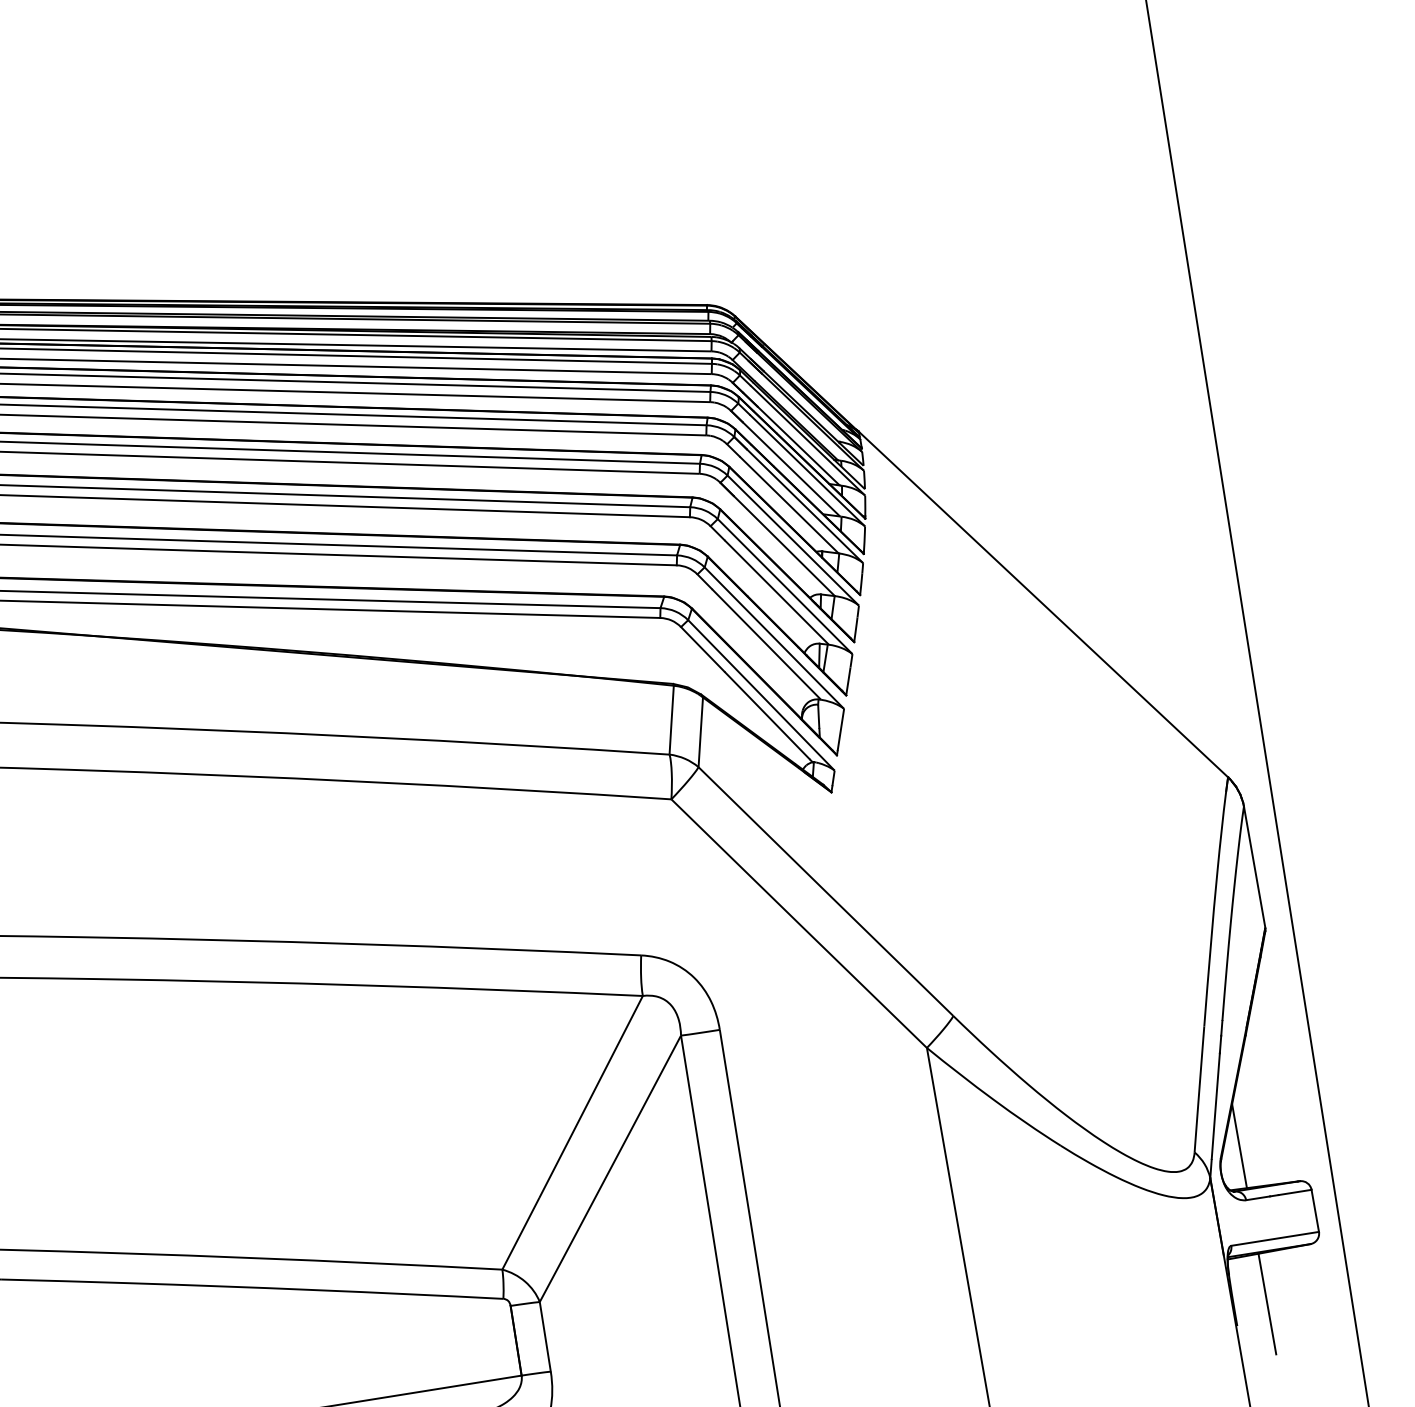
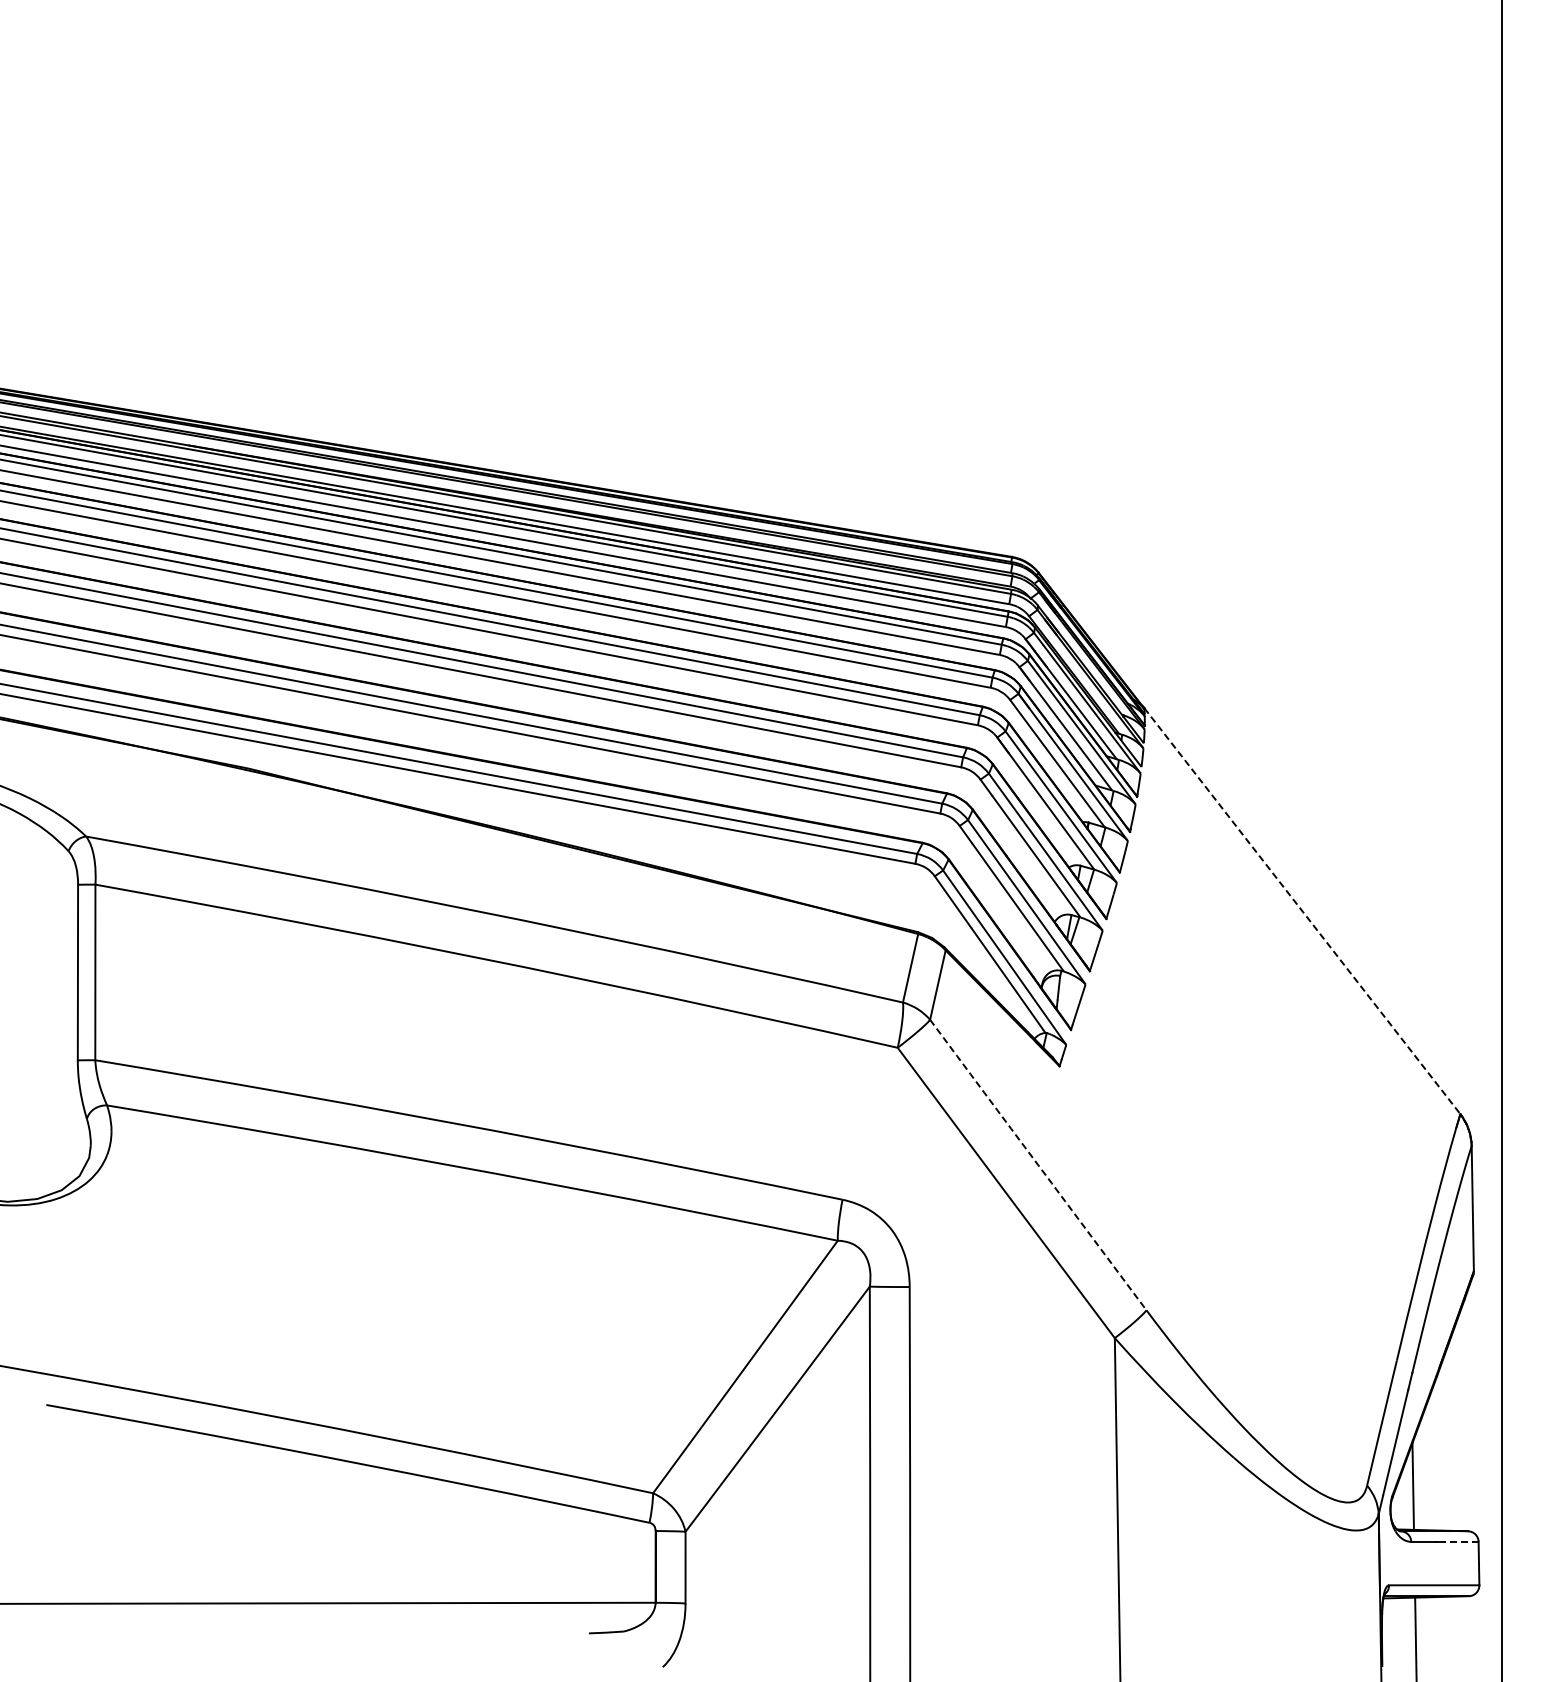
line: (1043, 604) -> (1302, 911), solid -> dashed
arc: (826, 892) -> (1038, 1165), solid -> dashed
line: (1294, 1192) -> (1461, 1541), solid -> dashed

